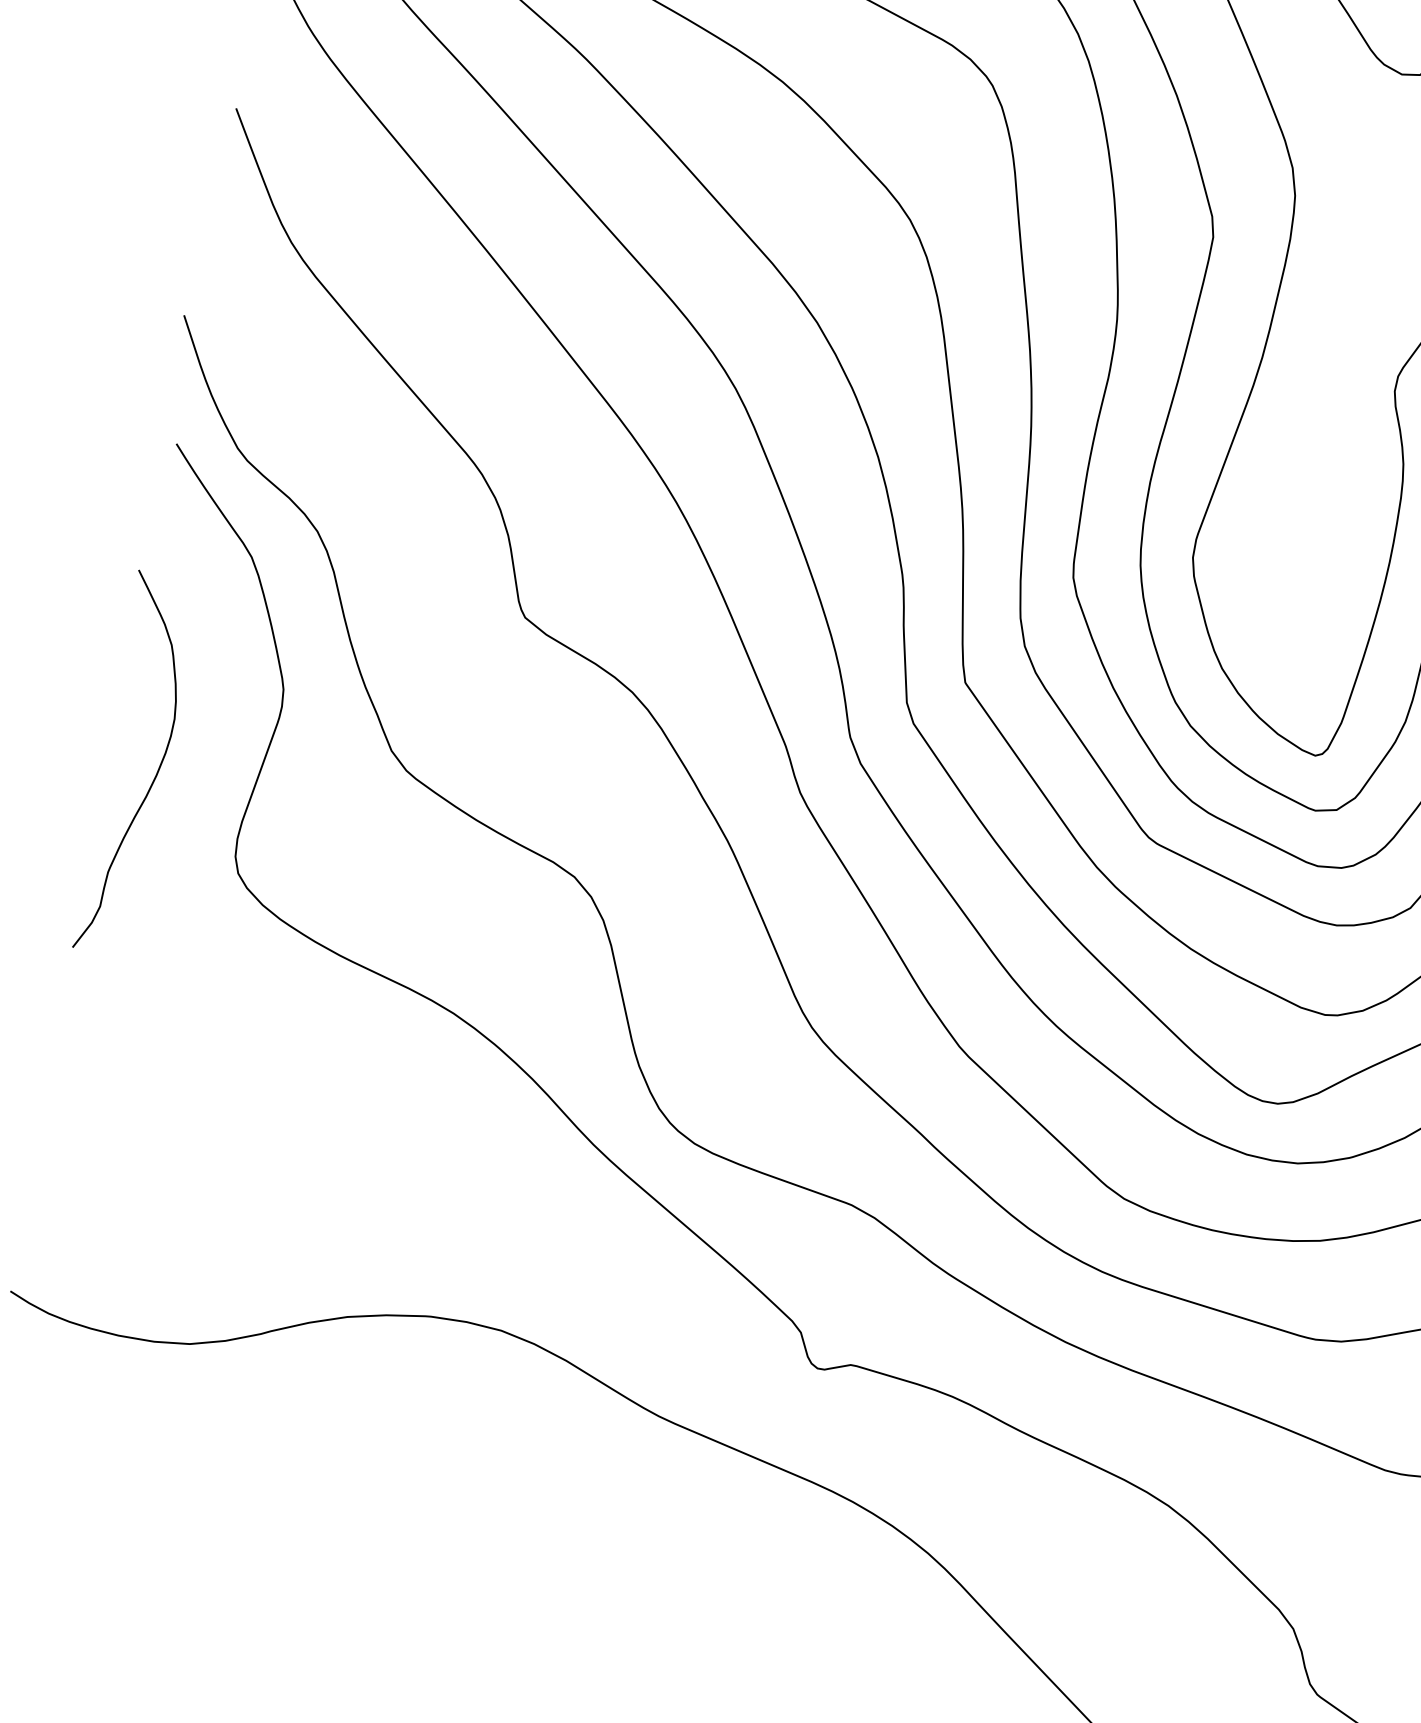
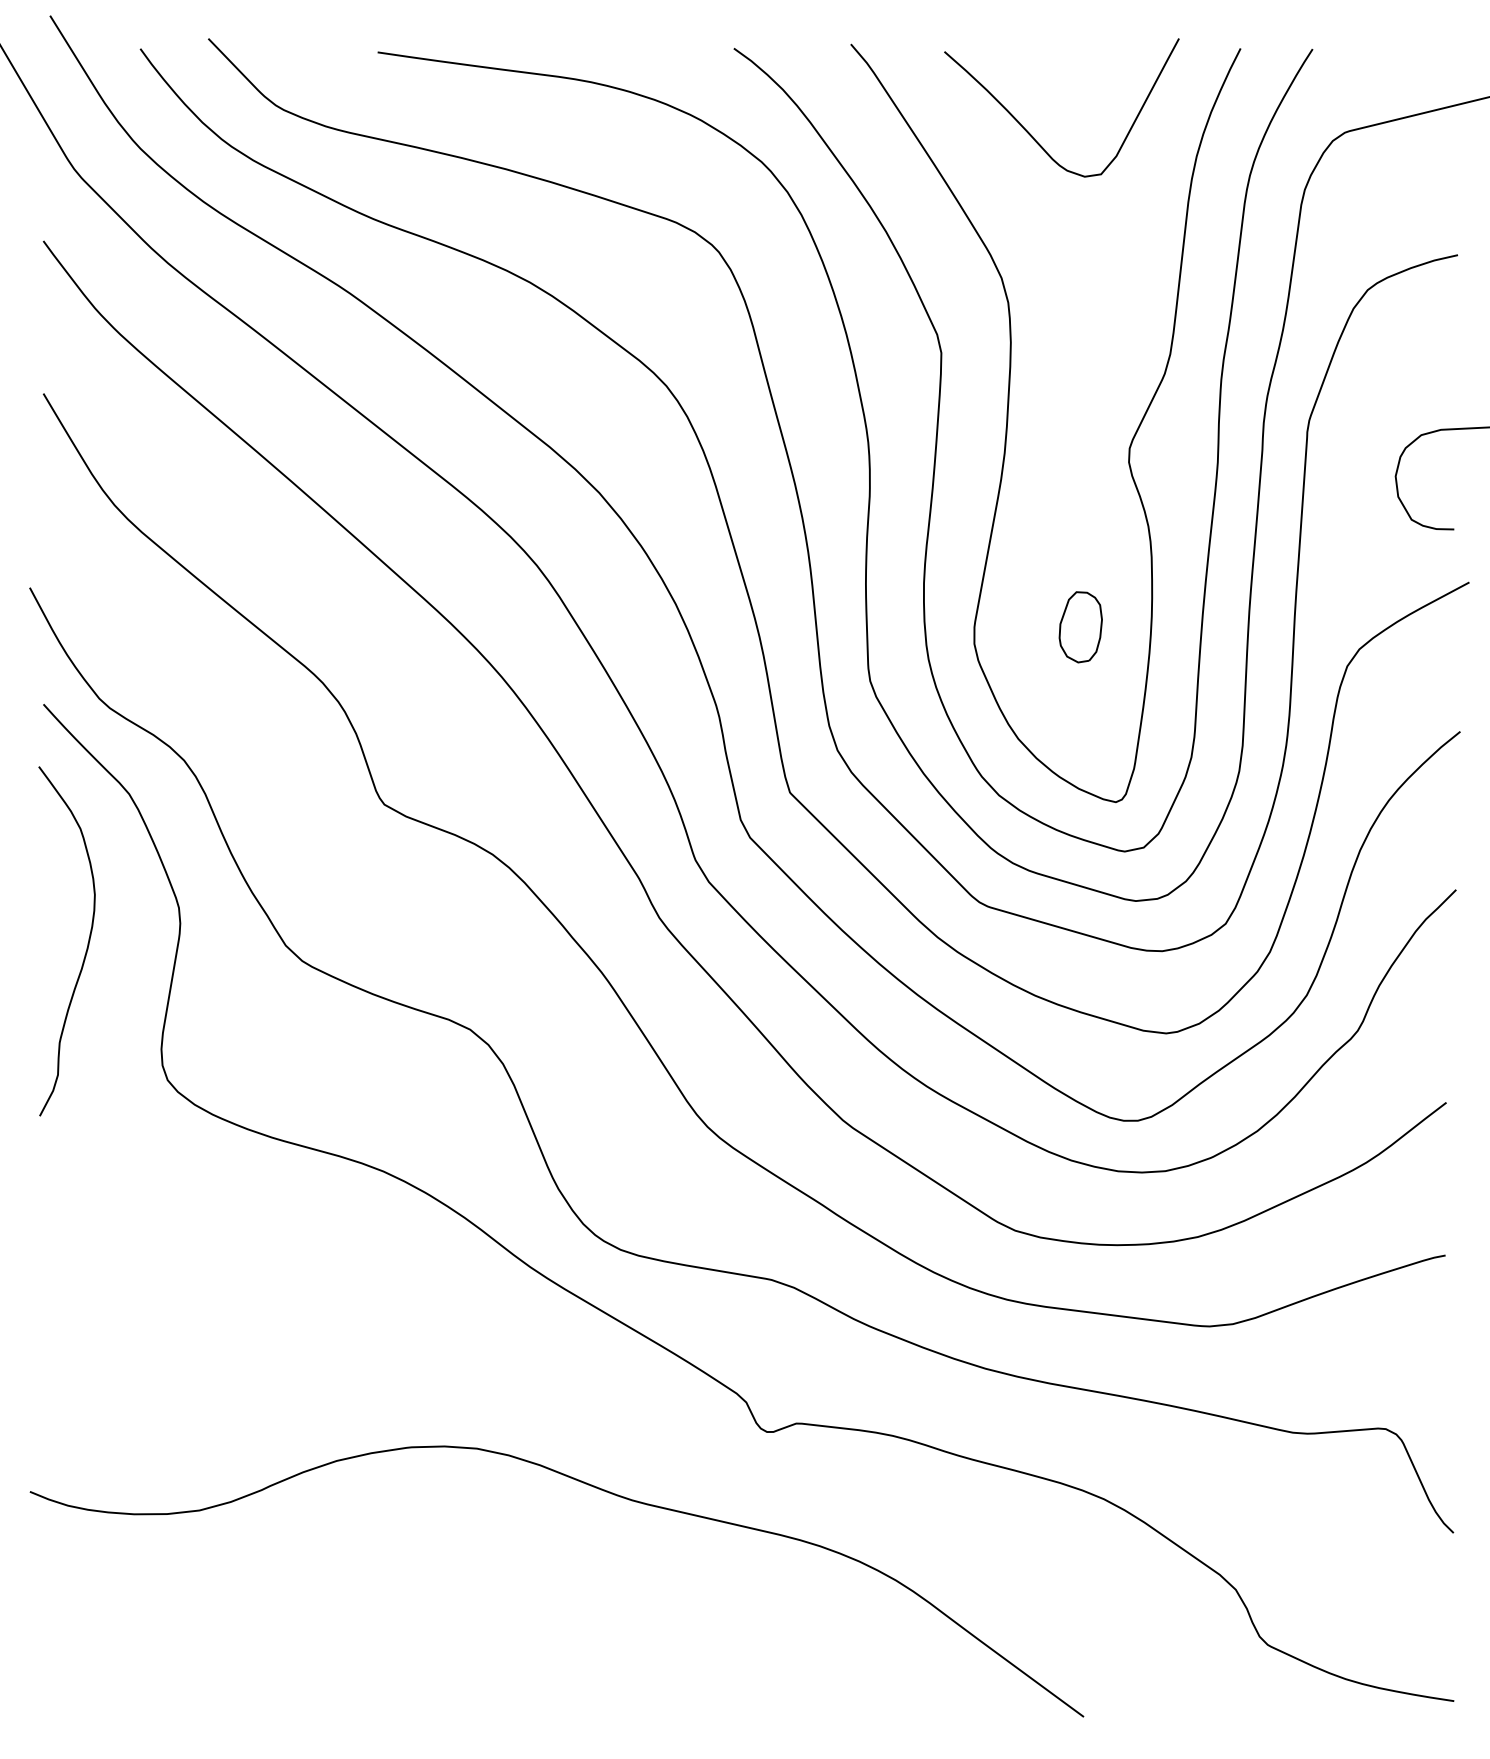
part: (1310, 560) -> (1080, 627), added
curve: (155, 774) -> (86, 947), moved

